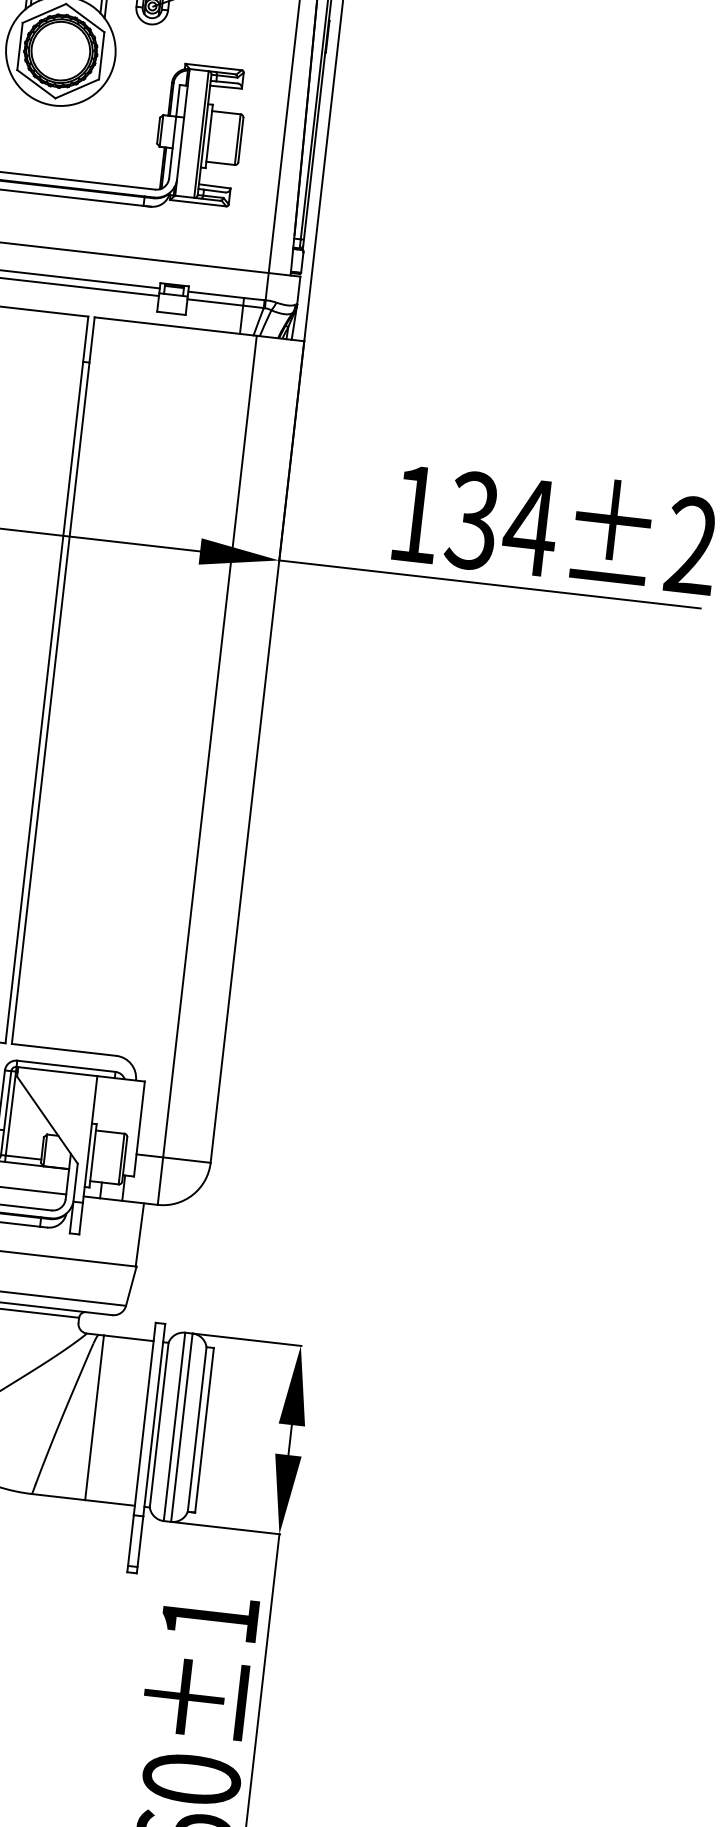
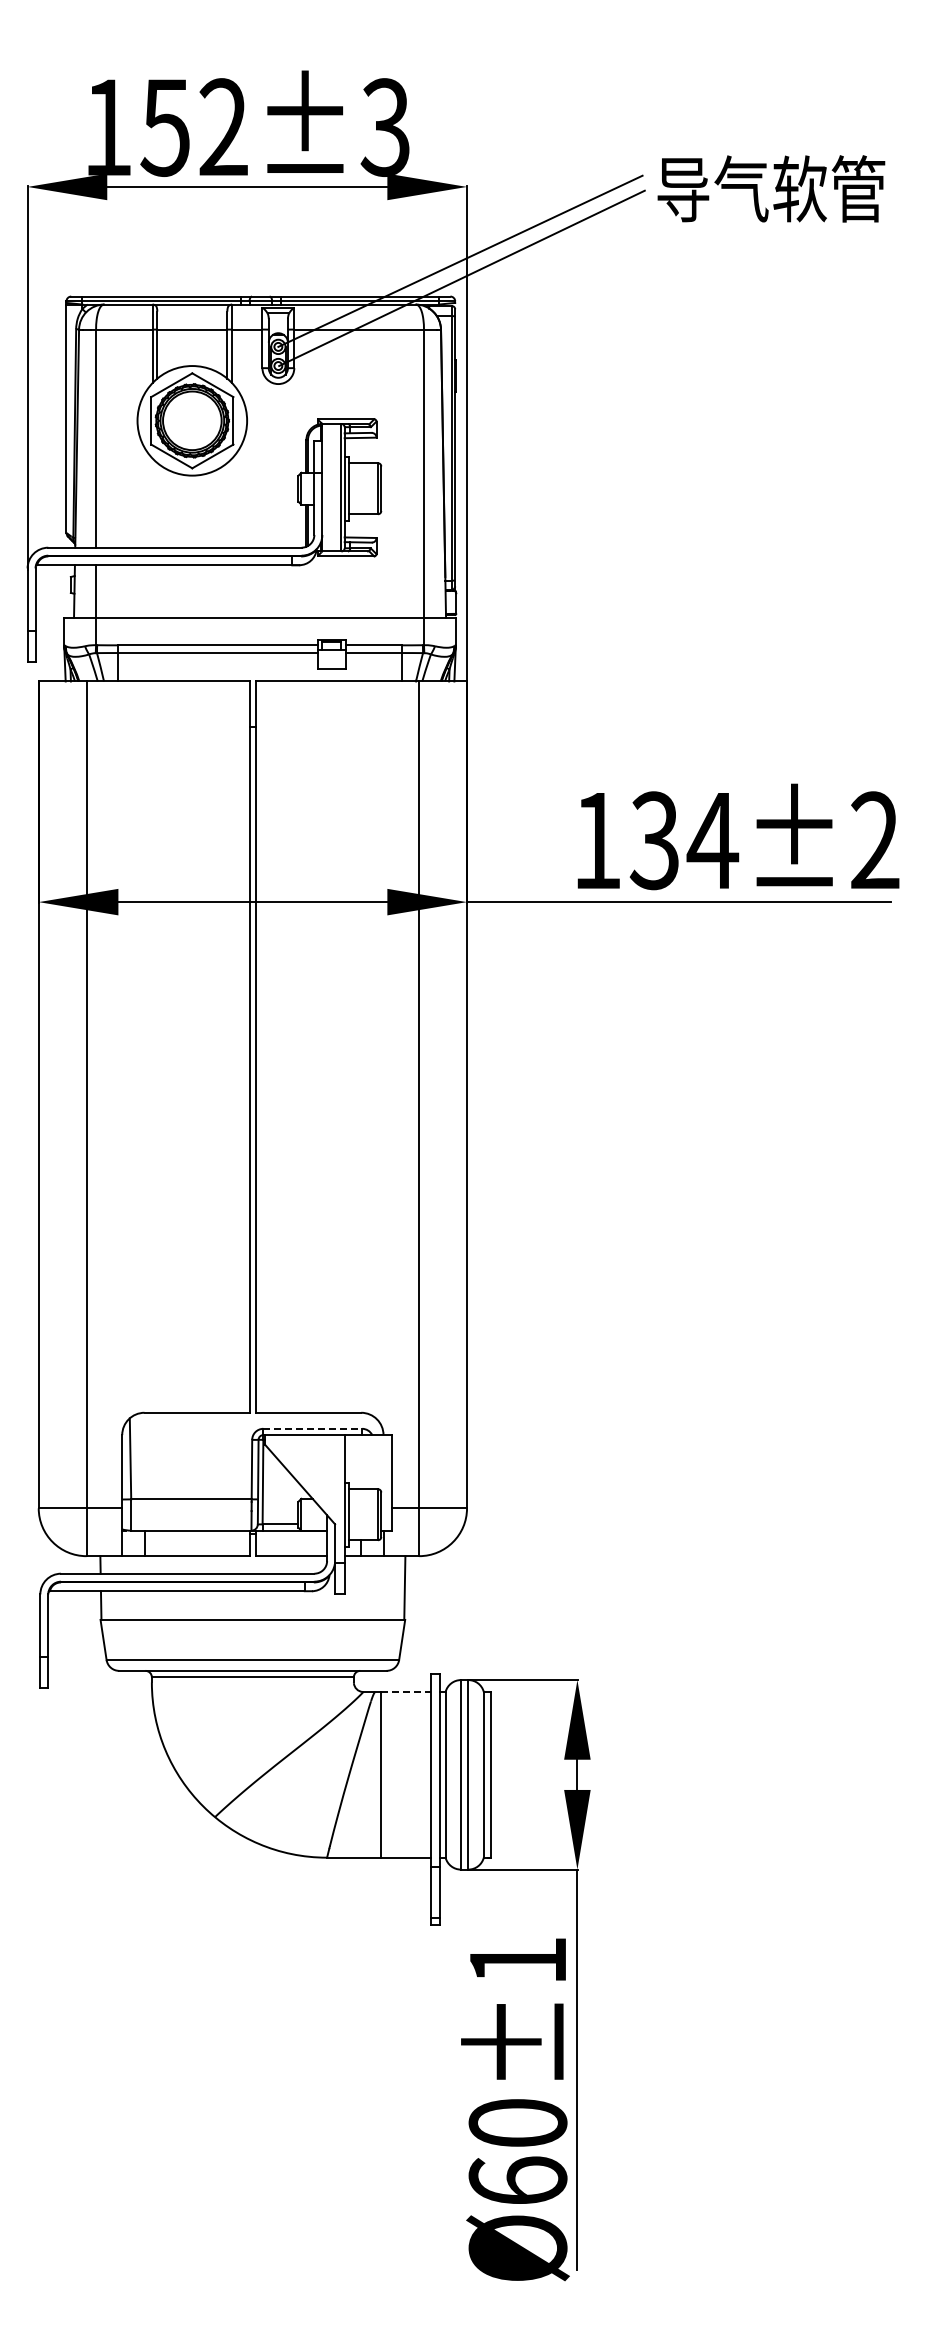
line: (67, 1066) -> (313, 1428), solid -> dashed
line: (129, 1338) -> (406, 1692), solid -> dashed

